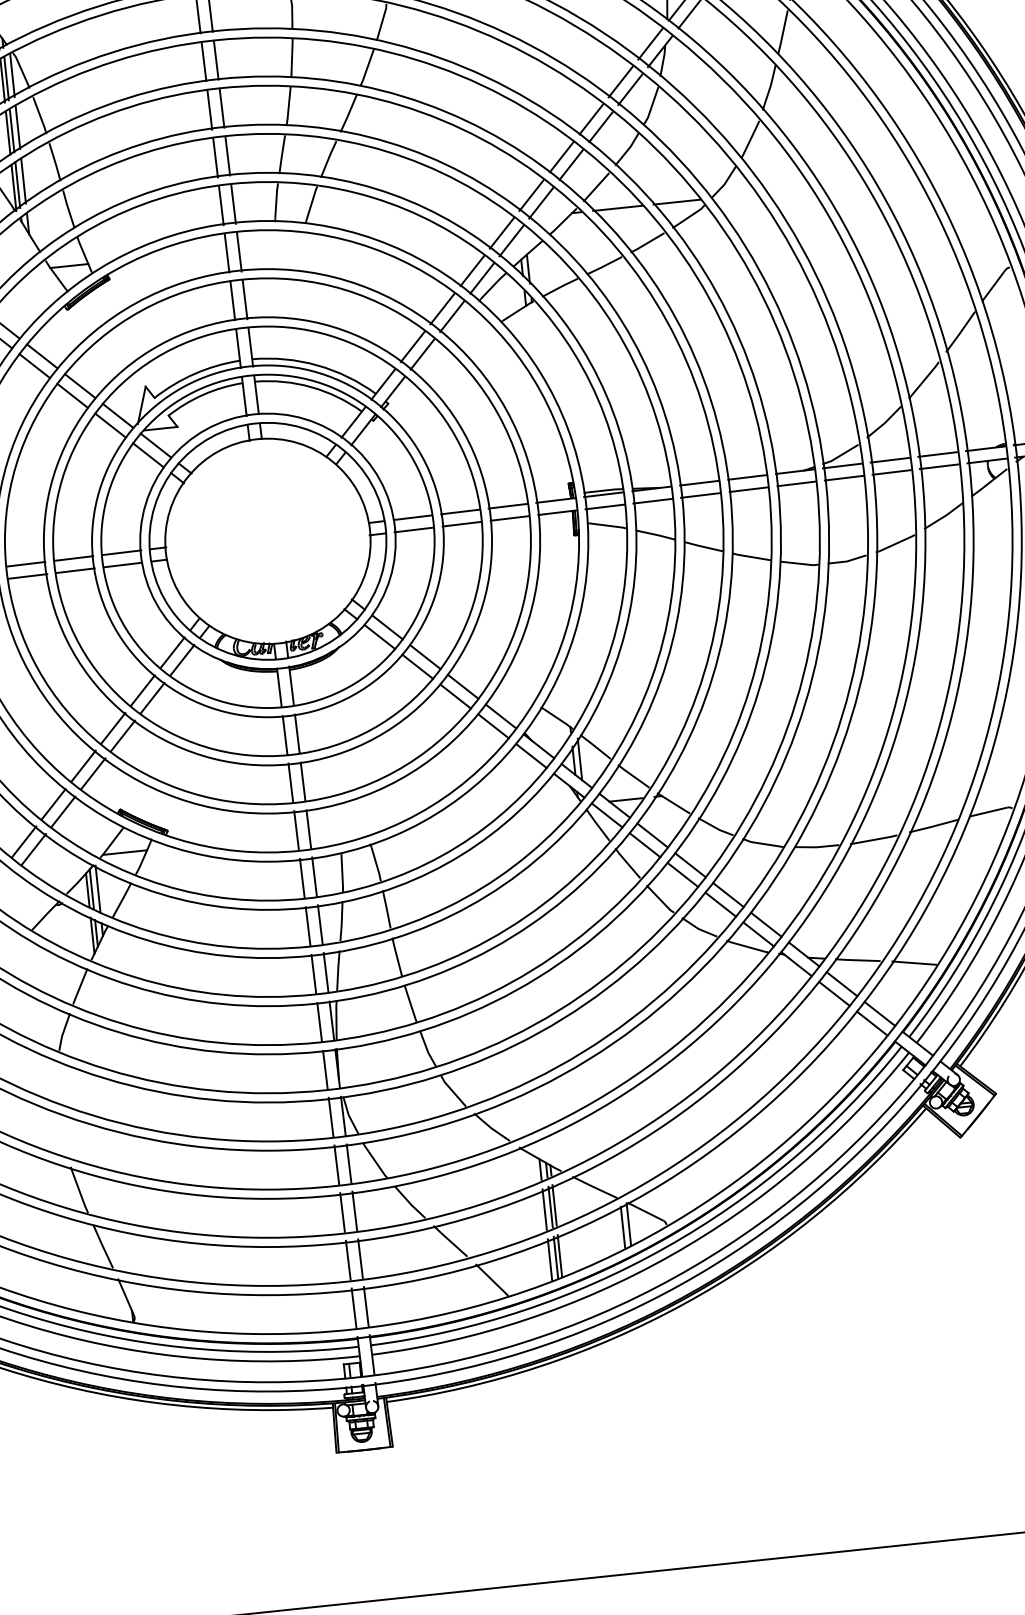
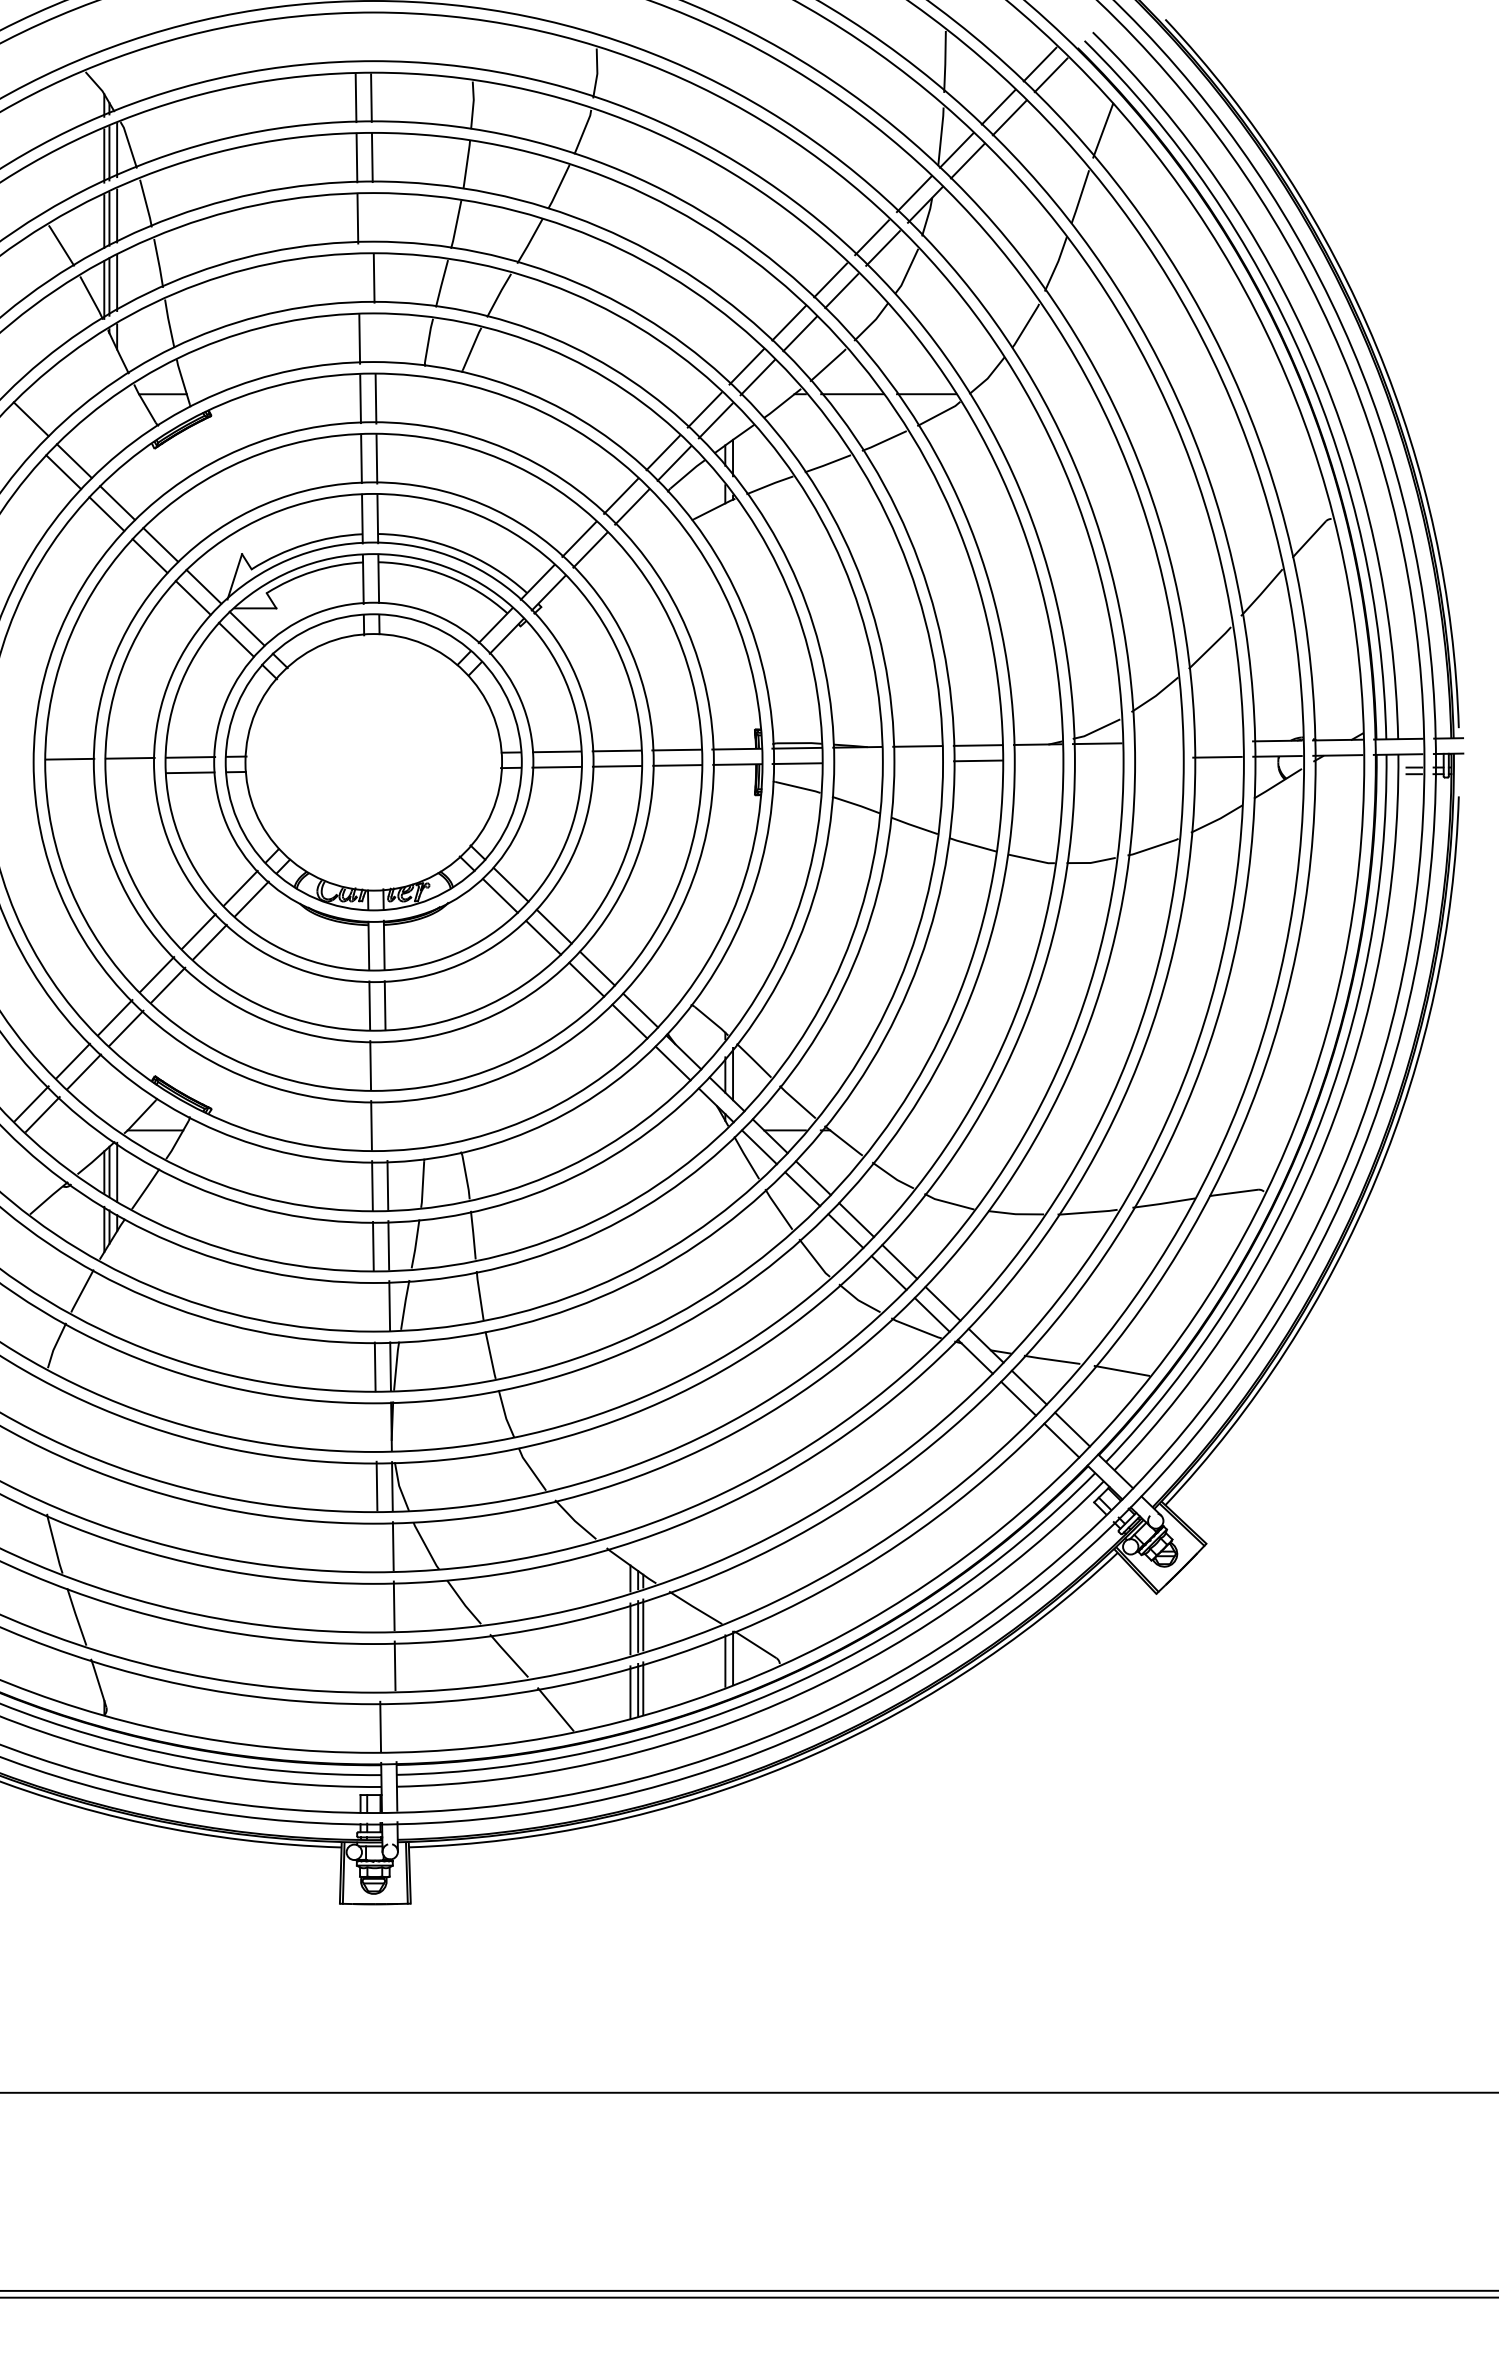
line: (221, 107) -> (372, 217), removed
line: (215, 158) -> (358, 279), removed
line: (233, 203) -> (374, 338), removed
line: (937, 454) -> (1217, 741), removed
line: (890, 460) -> (1157, 742), removed
line: (891, 471) -> (1157, 757), removed
line: (843, 477) -> (1097, 758), removed
line: (796, 483) -> (1038, 759), removed
line: (700, 495) -> (917, 761), removed
line: (652, 501) -> (856, 762), removed
line: (75, 570) -> (130, 773), removed
line: (27, 576) -> (70, 774), removed
line: (302, 781) -> (385, 1065), removed
line: (308, 829) -> (386, 1125), removed
line: (313, 974) -> (373, 1306), removed
line: (324, 1069) -> (375, 1426), removed
line: (336, 1164) -> (377, 1545), removed
line: (342, 1212) -> (378, 1605), removed
line: (348, 1259) -> (379, 1665), removed
line: (365, 1306) -> (395, 1725), removed

